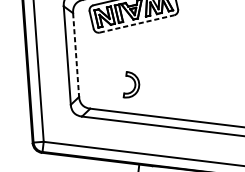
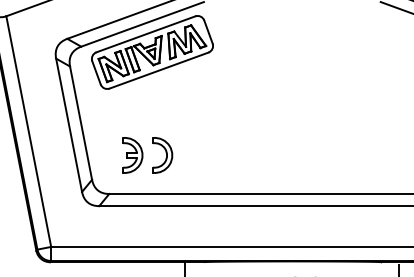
line: (137, 23) -> (159, 70), dashed -> solid
line: (76, 55) -> (81, 123), dashed -> solid
part: (110, 82) -> (132, 155), added

